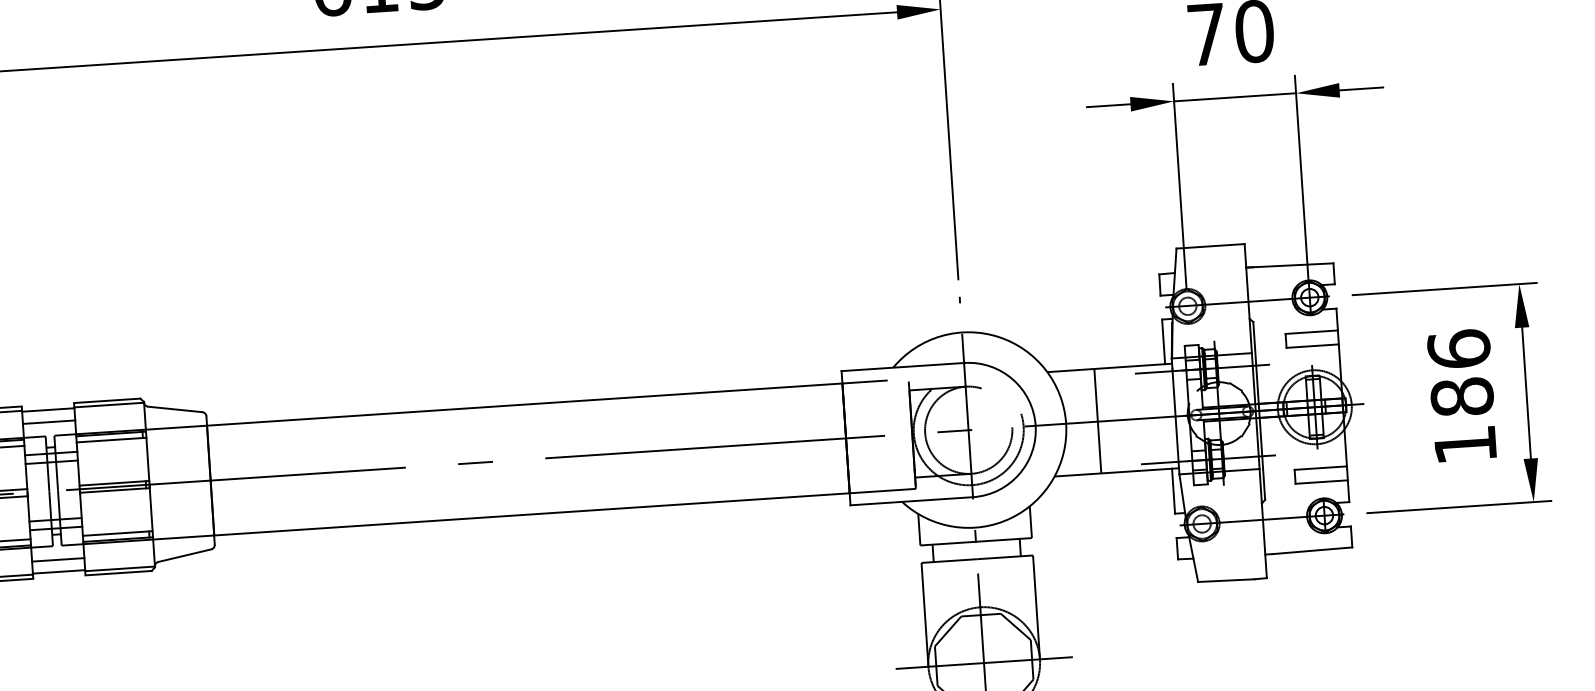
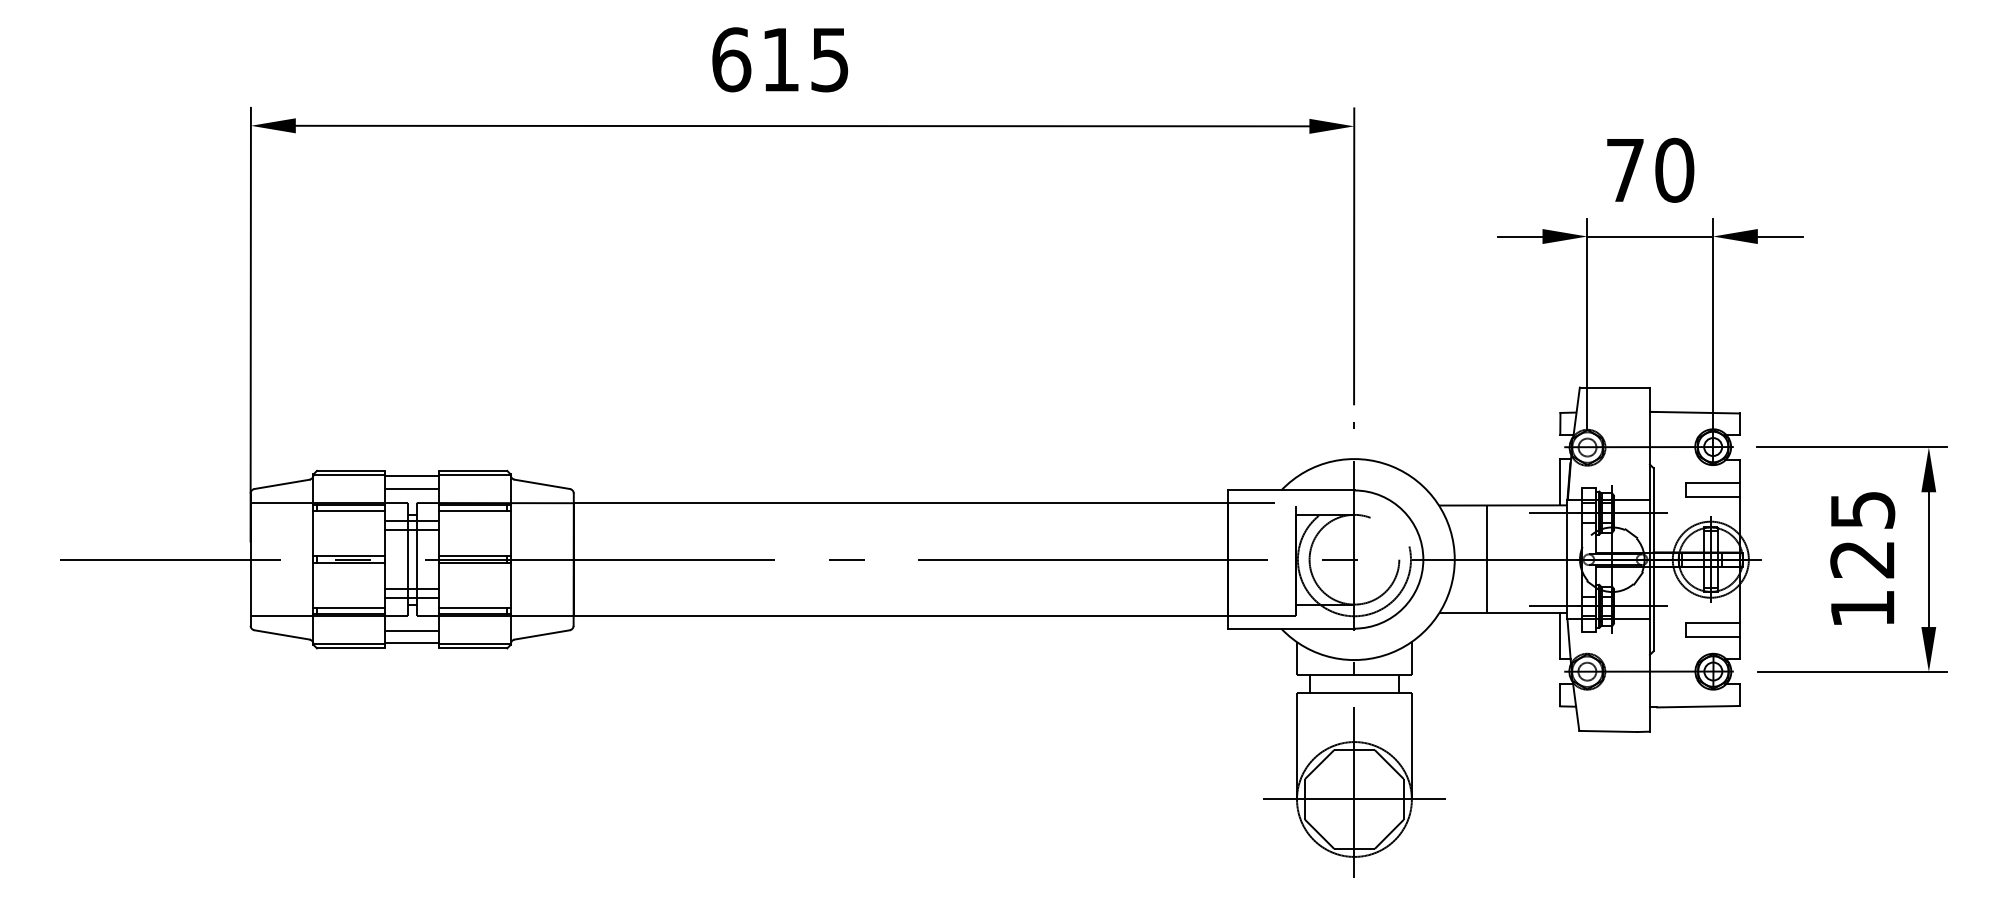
text: (1460, 372) -> (1862, 534), 186 -> 125

